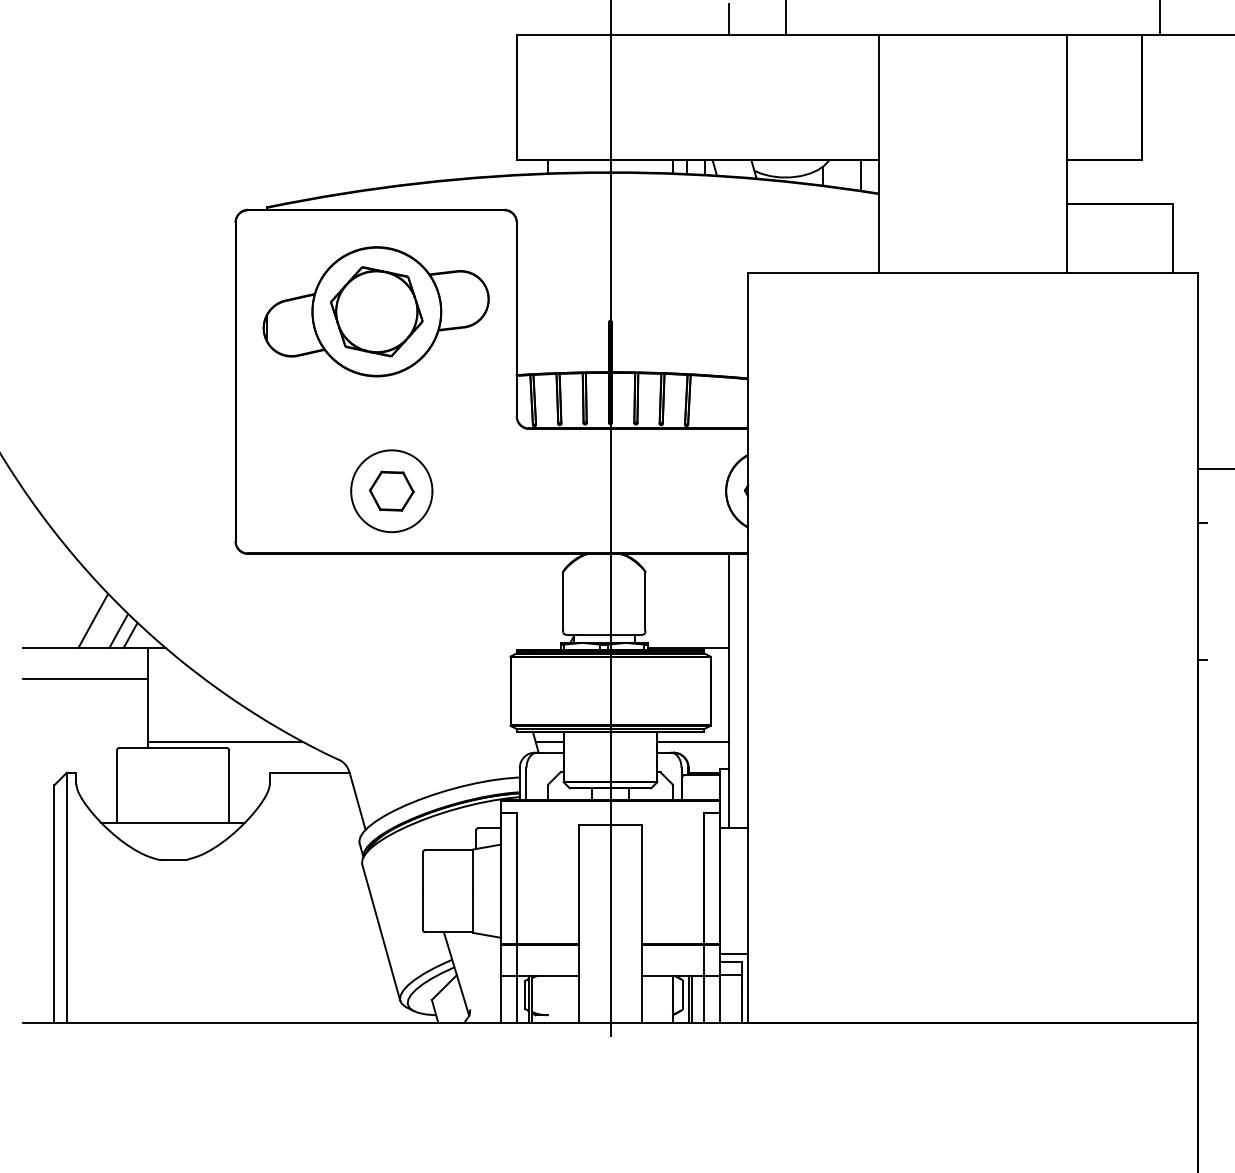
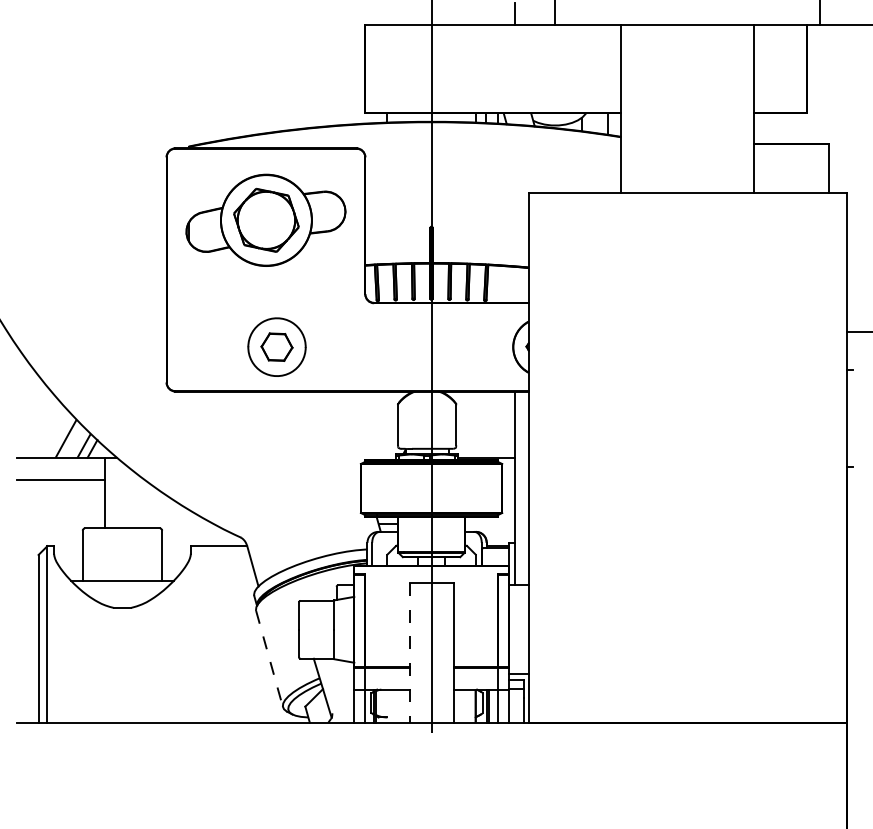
line: (225, 741) -> (159, 524), removed
line: (693, 741) -> (490, 524), removed
line: (579, 924) -> (409, 653), solid -> dashed
line: (381, 932) -> (269, 658), solid -> dashed

